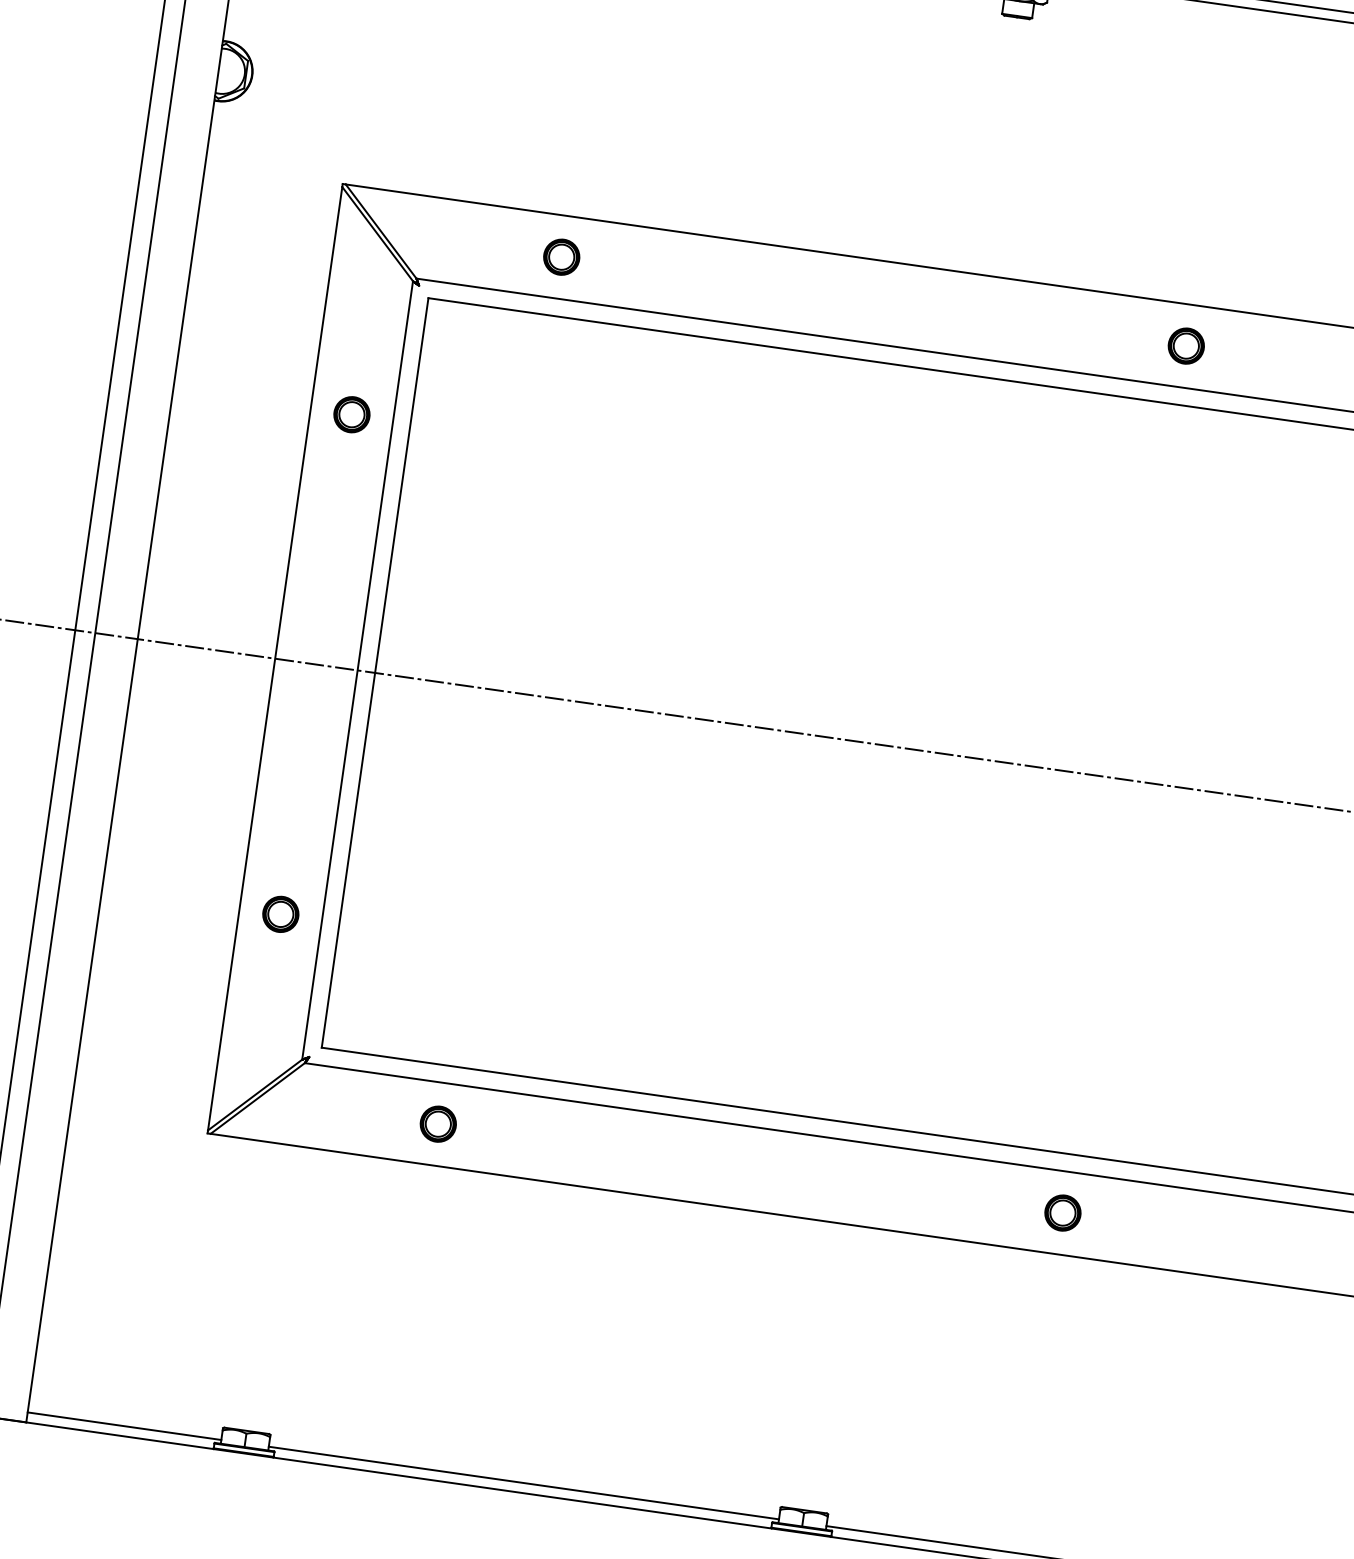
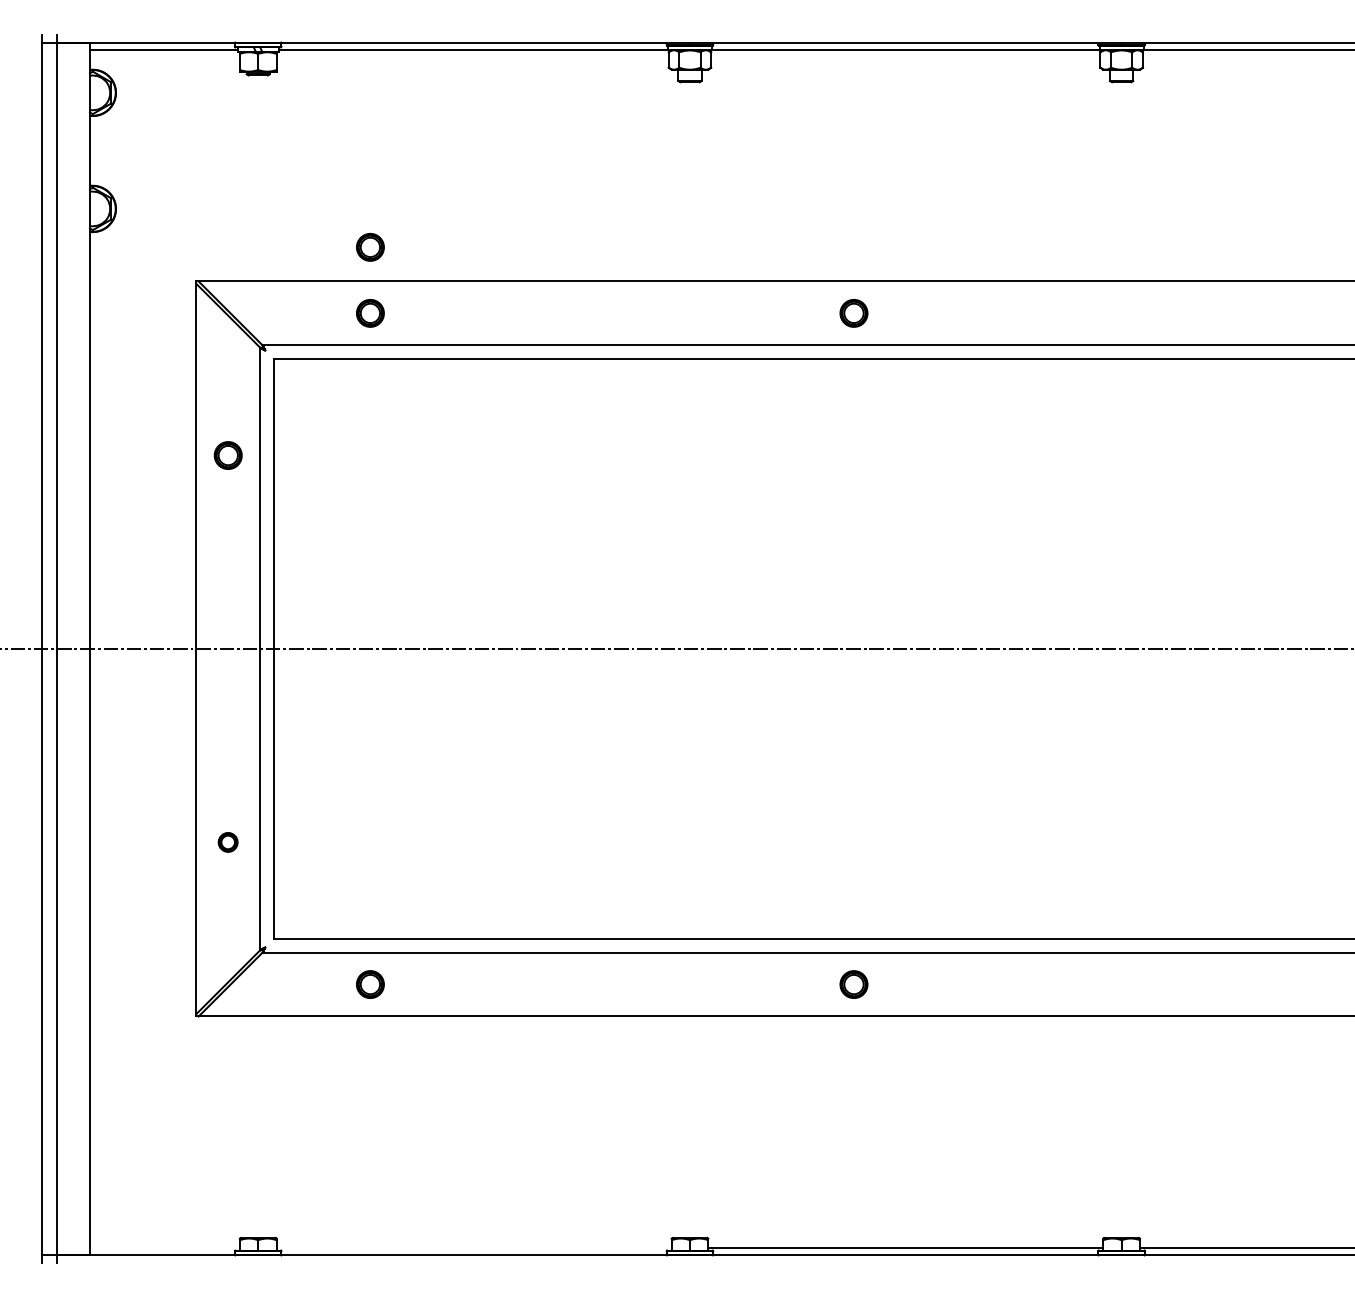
part: (573, 172) -> (370, 247), added
part: (279, 914) -> (227, 842), size x0.7
line: (124, 1425) -> (164, 1247), removed
line: (523, 1482) -> (473, 1247), removed

